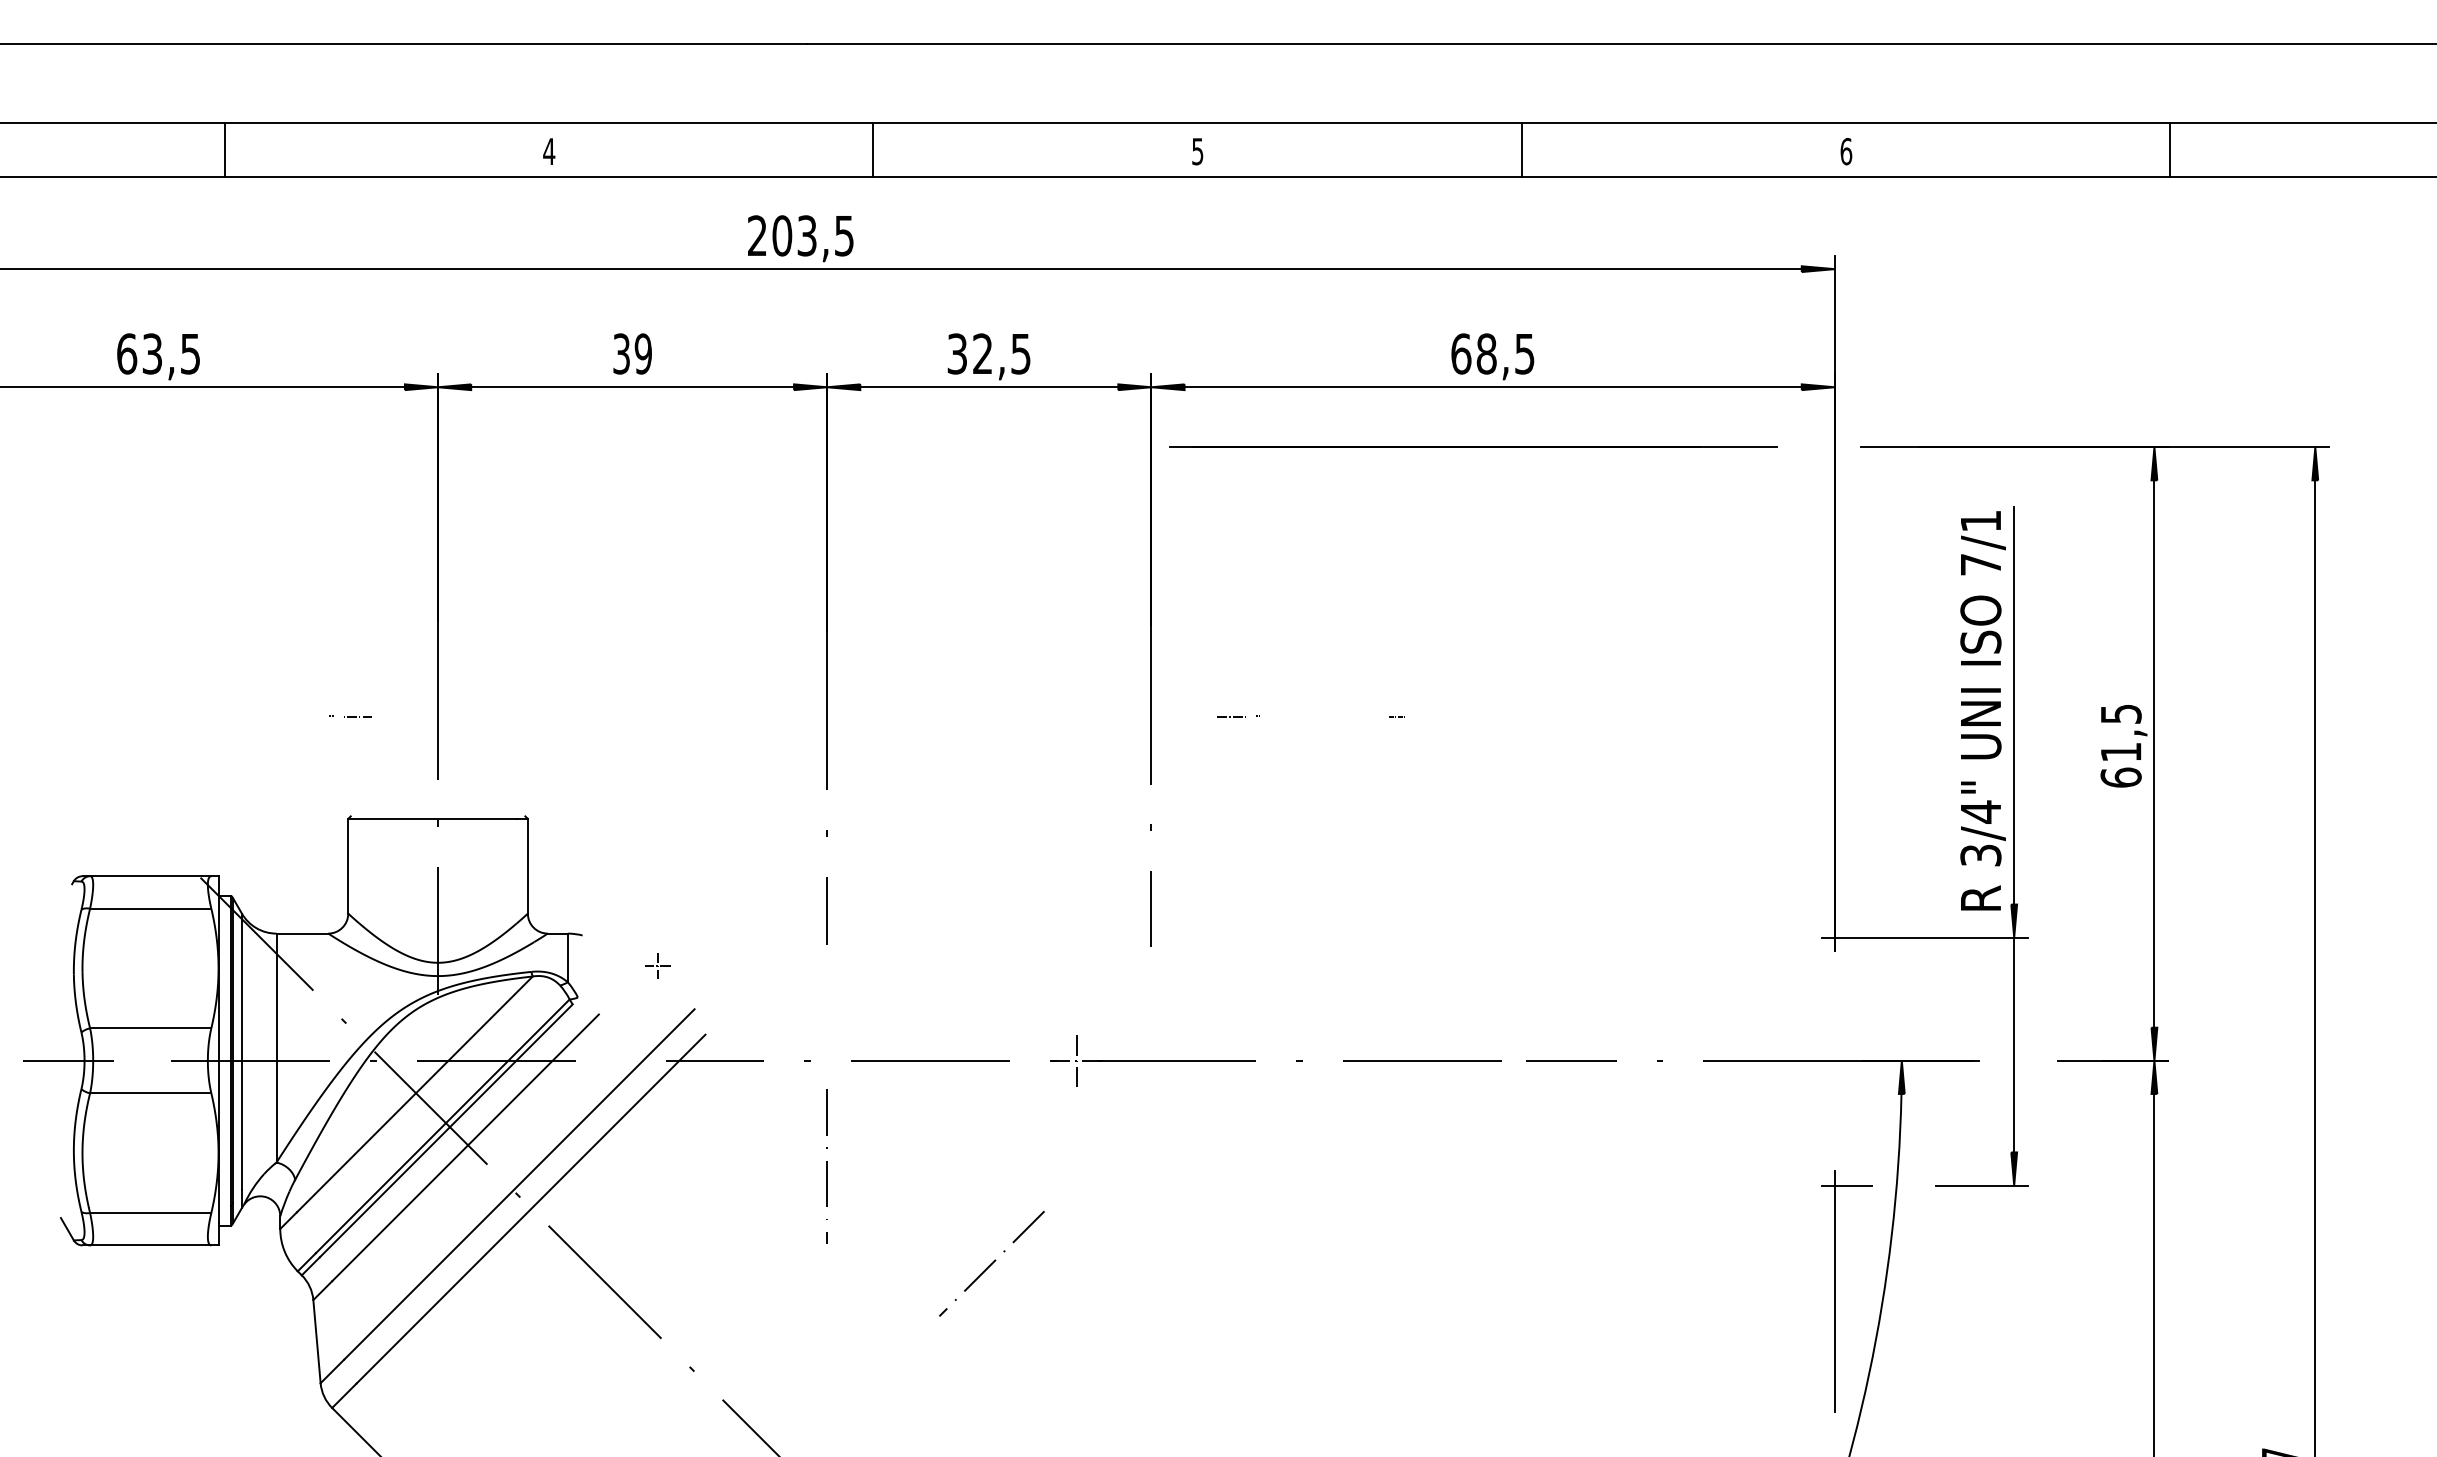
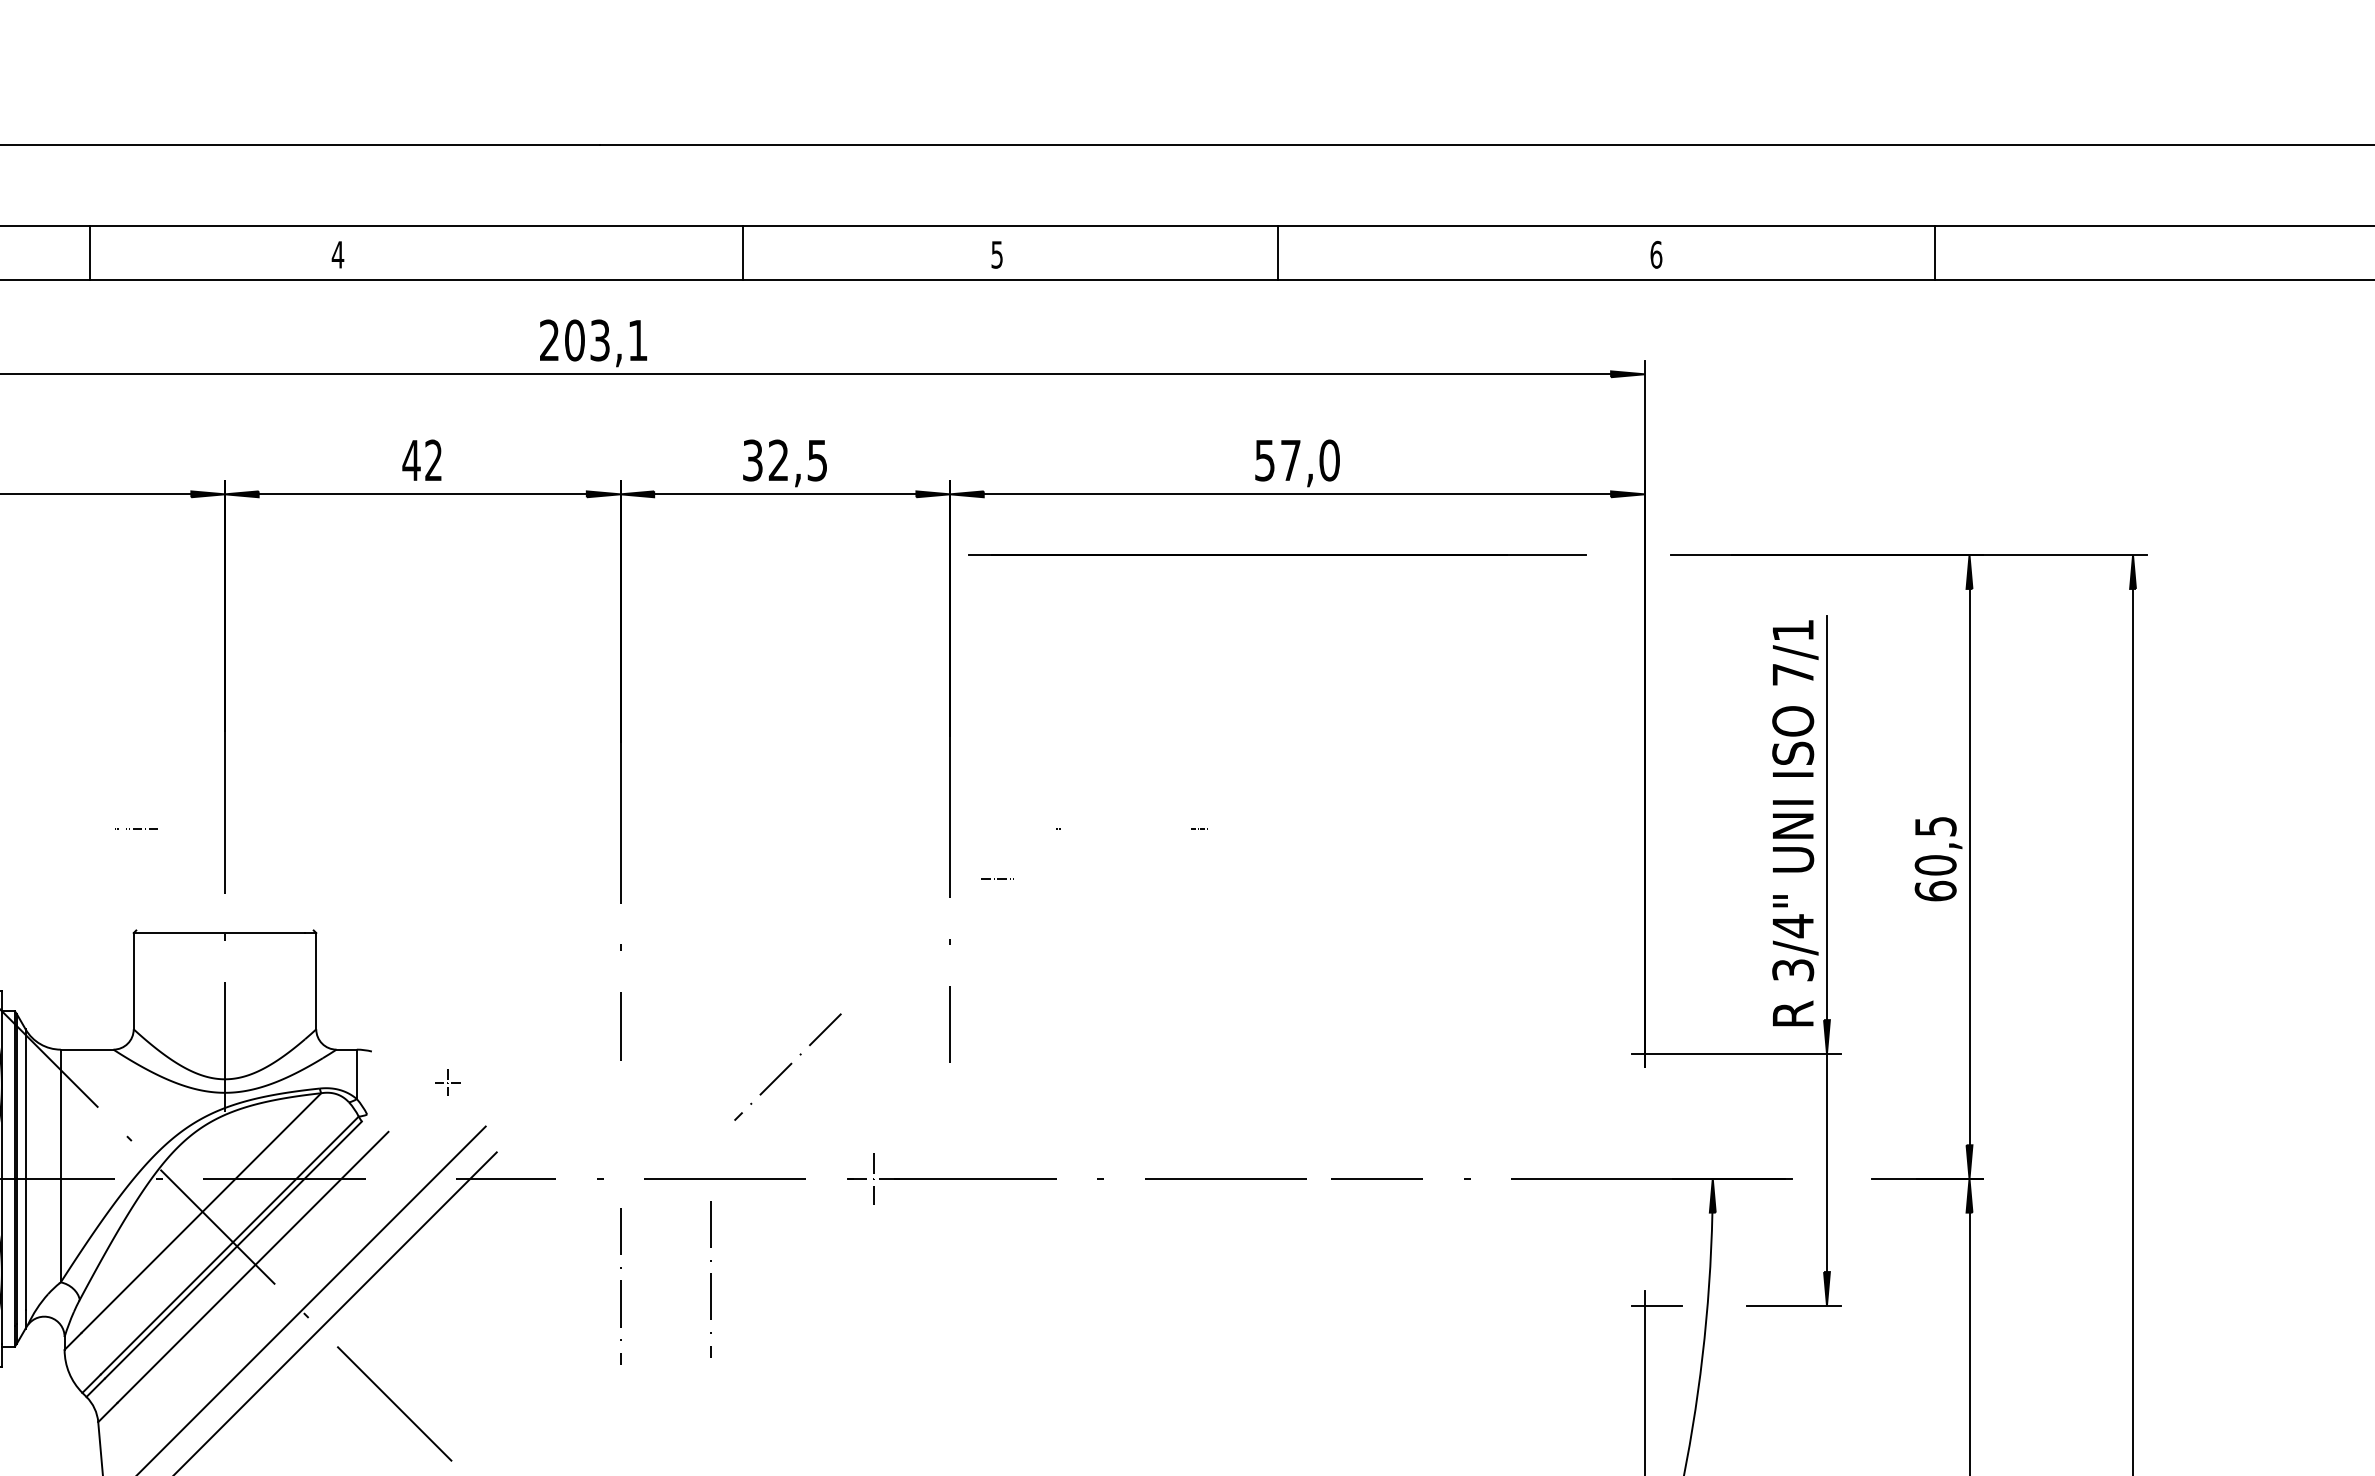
line: (224, 149) -> (90, 252), moved
line: (873, 149) -> (743, 252), moved
line: (1521, 149) -> (1277, 252), moved
line: (2170, 149) -> (1935, 252), moved
text: (844, 236) -> (638, 341), 203,5 -> 203,1
text: (631, 353) -> (421, 460), 39 -> 42
text: (1492, 353) -> (1296, 460), 68,5 -> 57,0
line: (1230, 716) -> (994, 878), moved
text: (2120, 752) -> (1935, 865), 61,5 -> 60,5
line: (915, 1159) -> (710, 1279), added
line: (991, 1263) -> (787, 1066), moved

